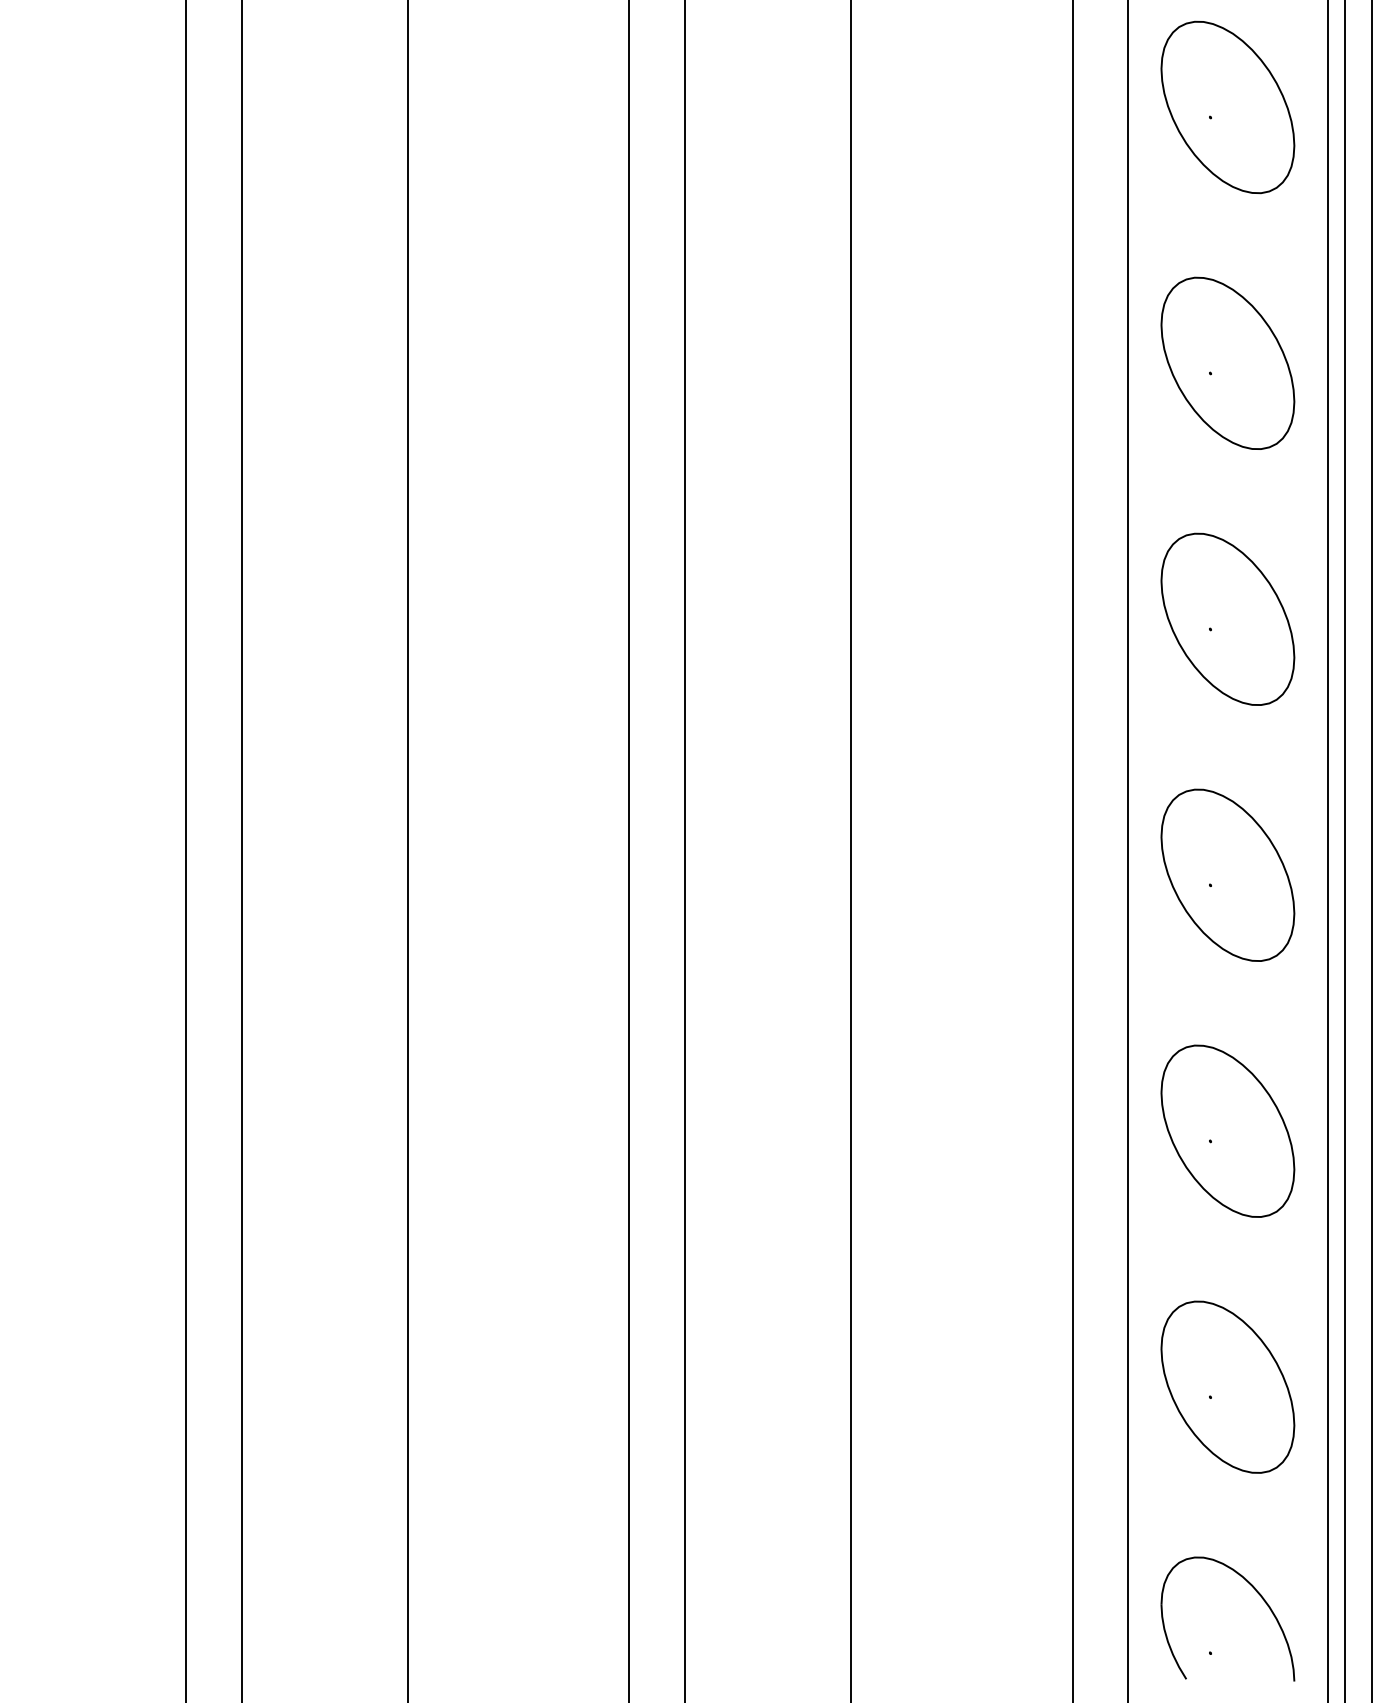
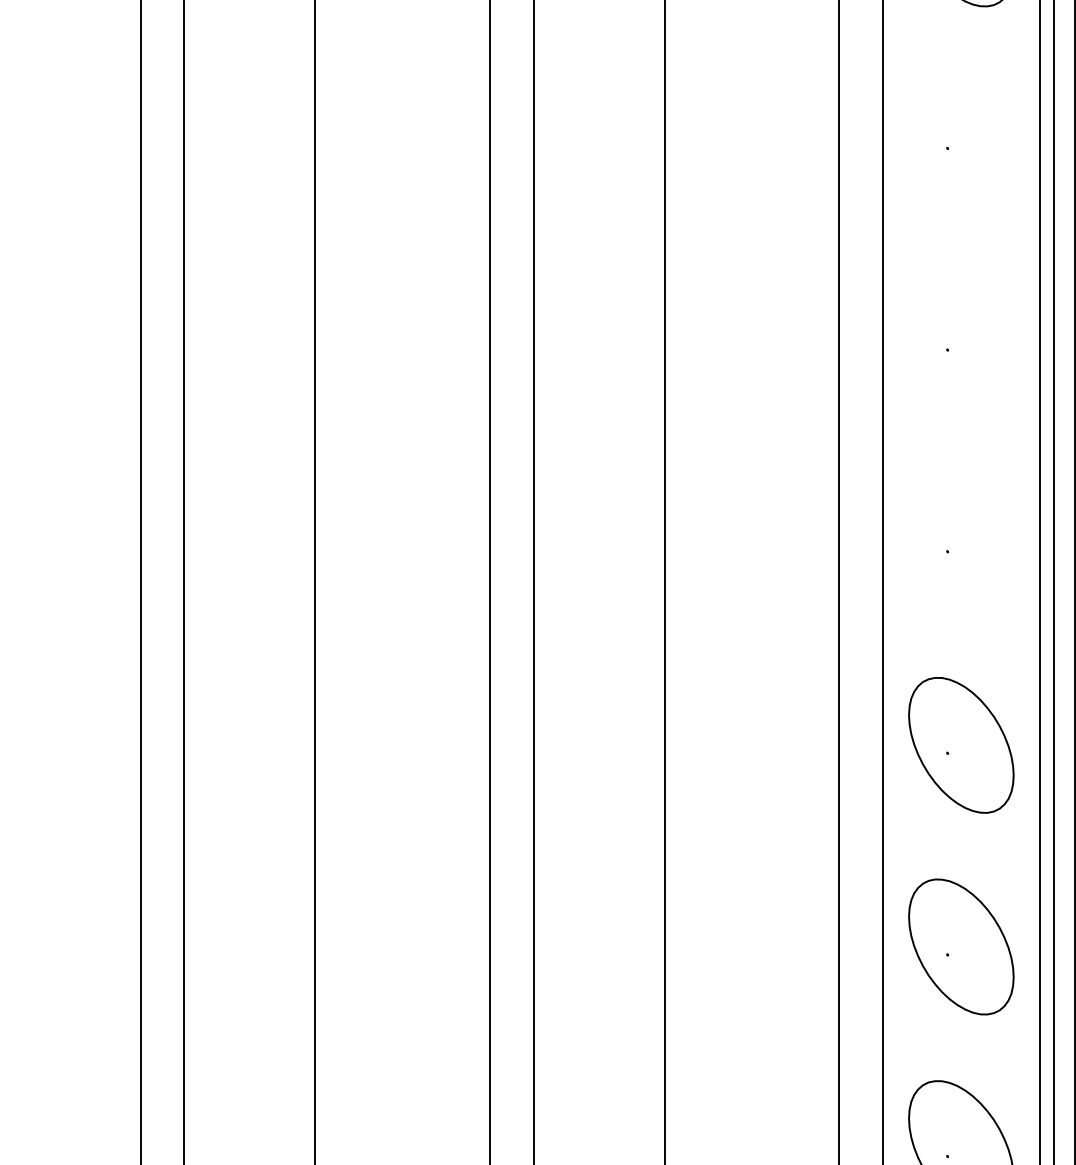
part: (1227, 107) -> (961, 140), removed
part: (1227, 362) -> (961, 341), removed
part: (1227, 618) -> (961, 543), removed

